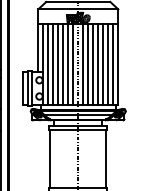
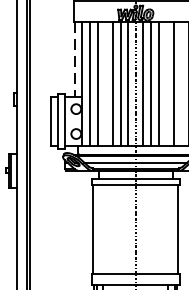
line: (38, 48) -> (74, 60), solid -> dashed
line: (58, 63) -> (105, 83), removed
line: (98, 63) -> (166, 83), removed
line: (108, 63) -> (182, 83), removed

